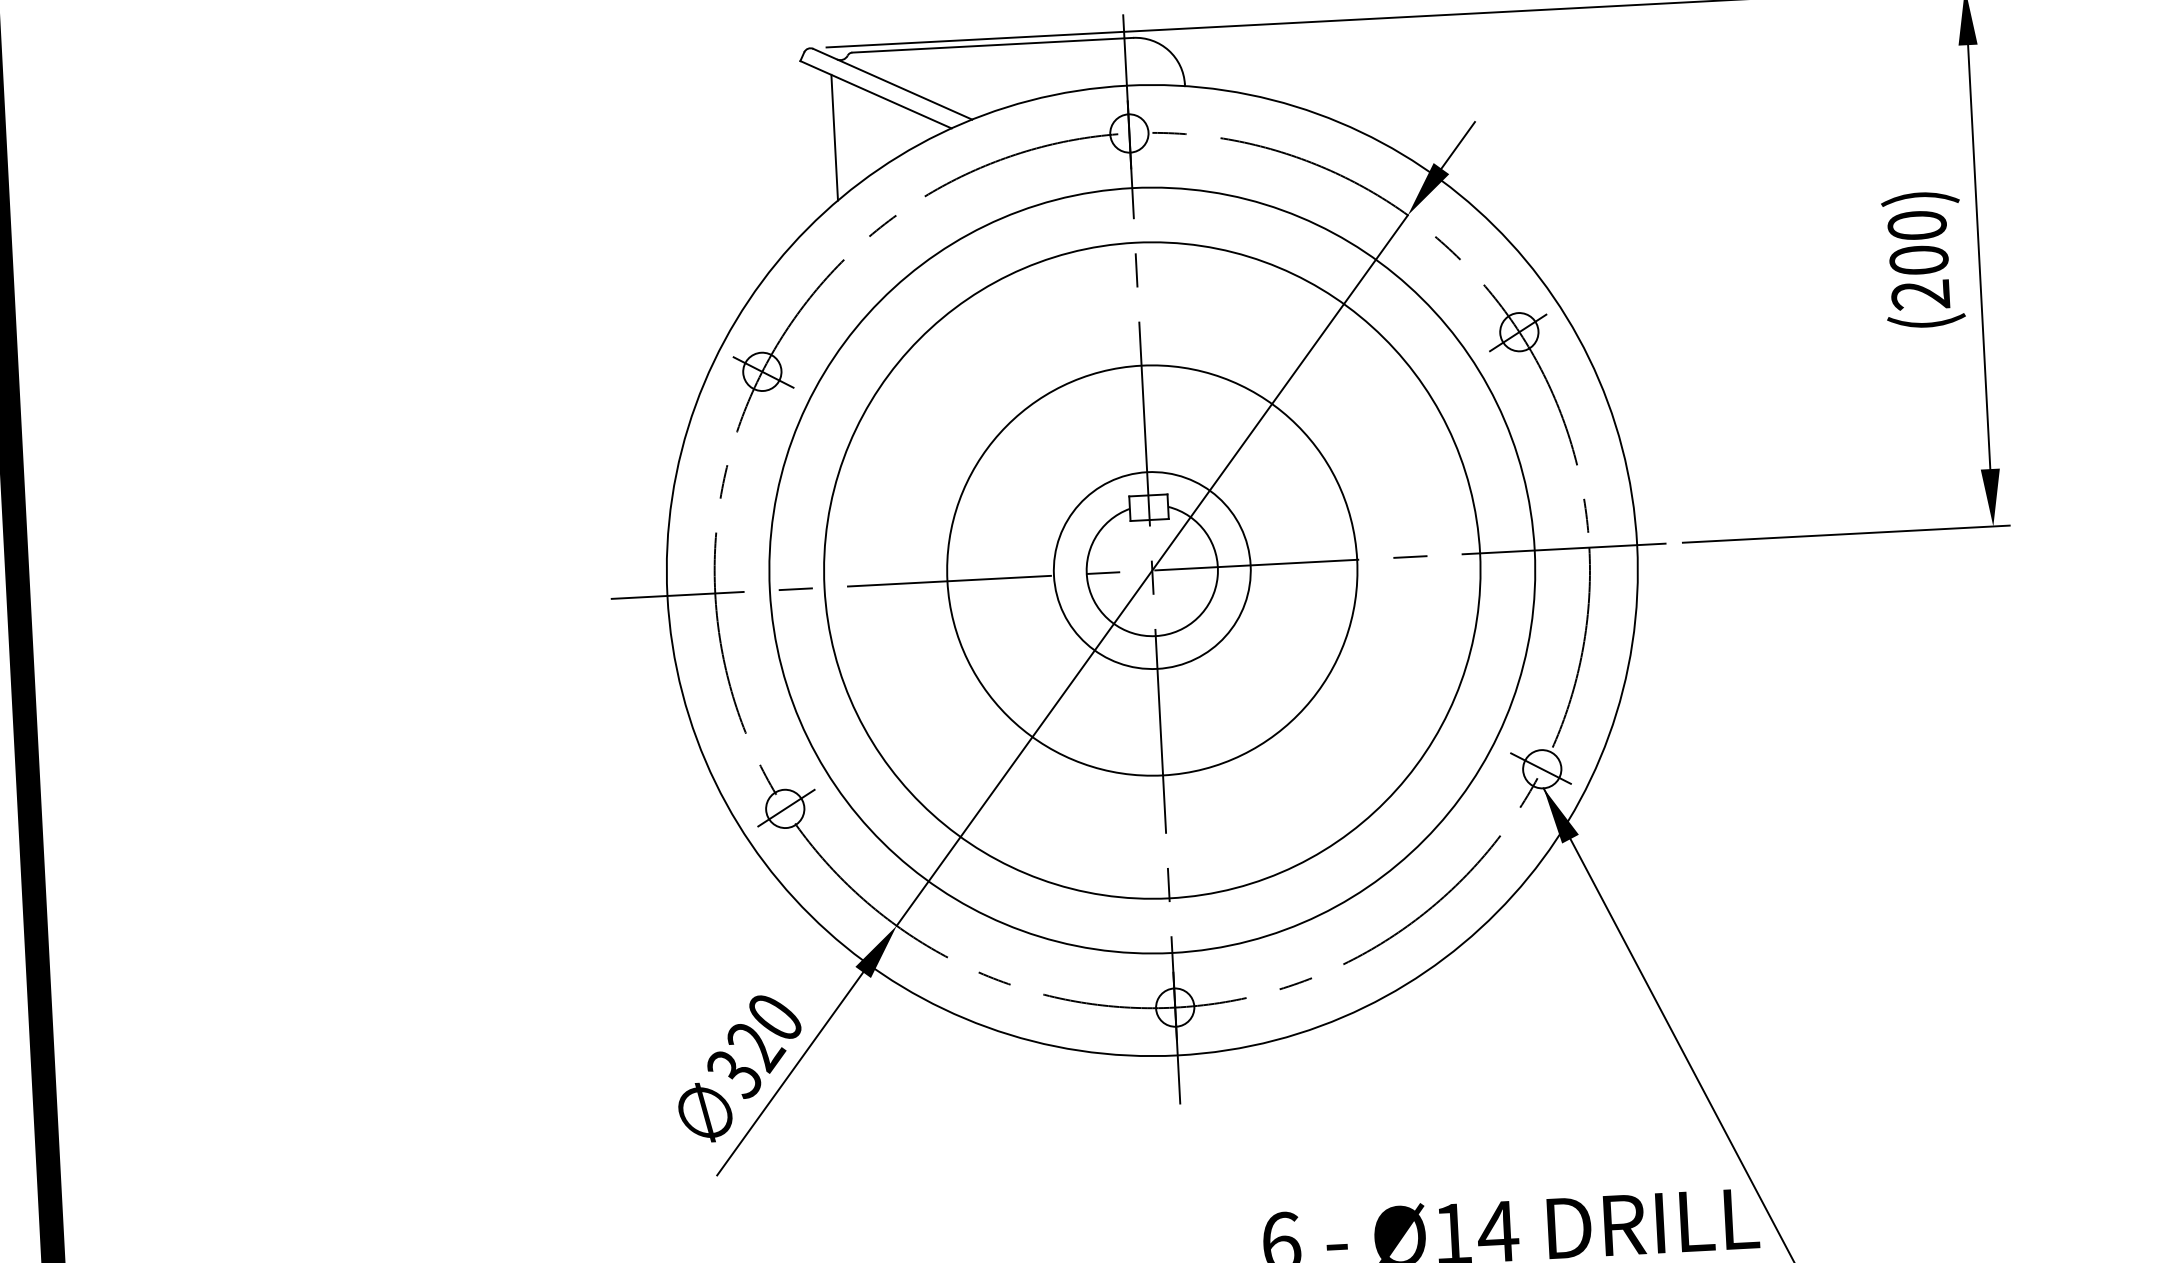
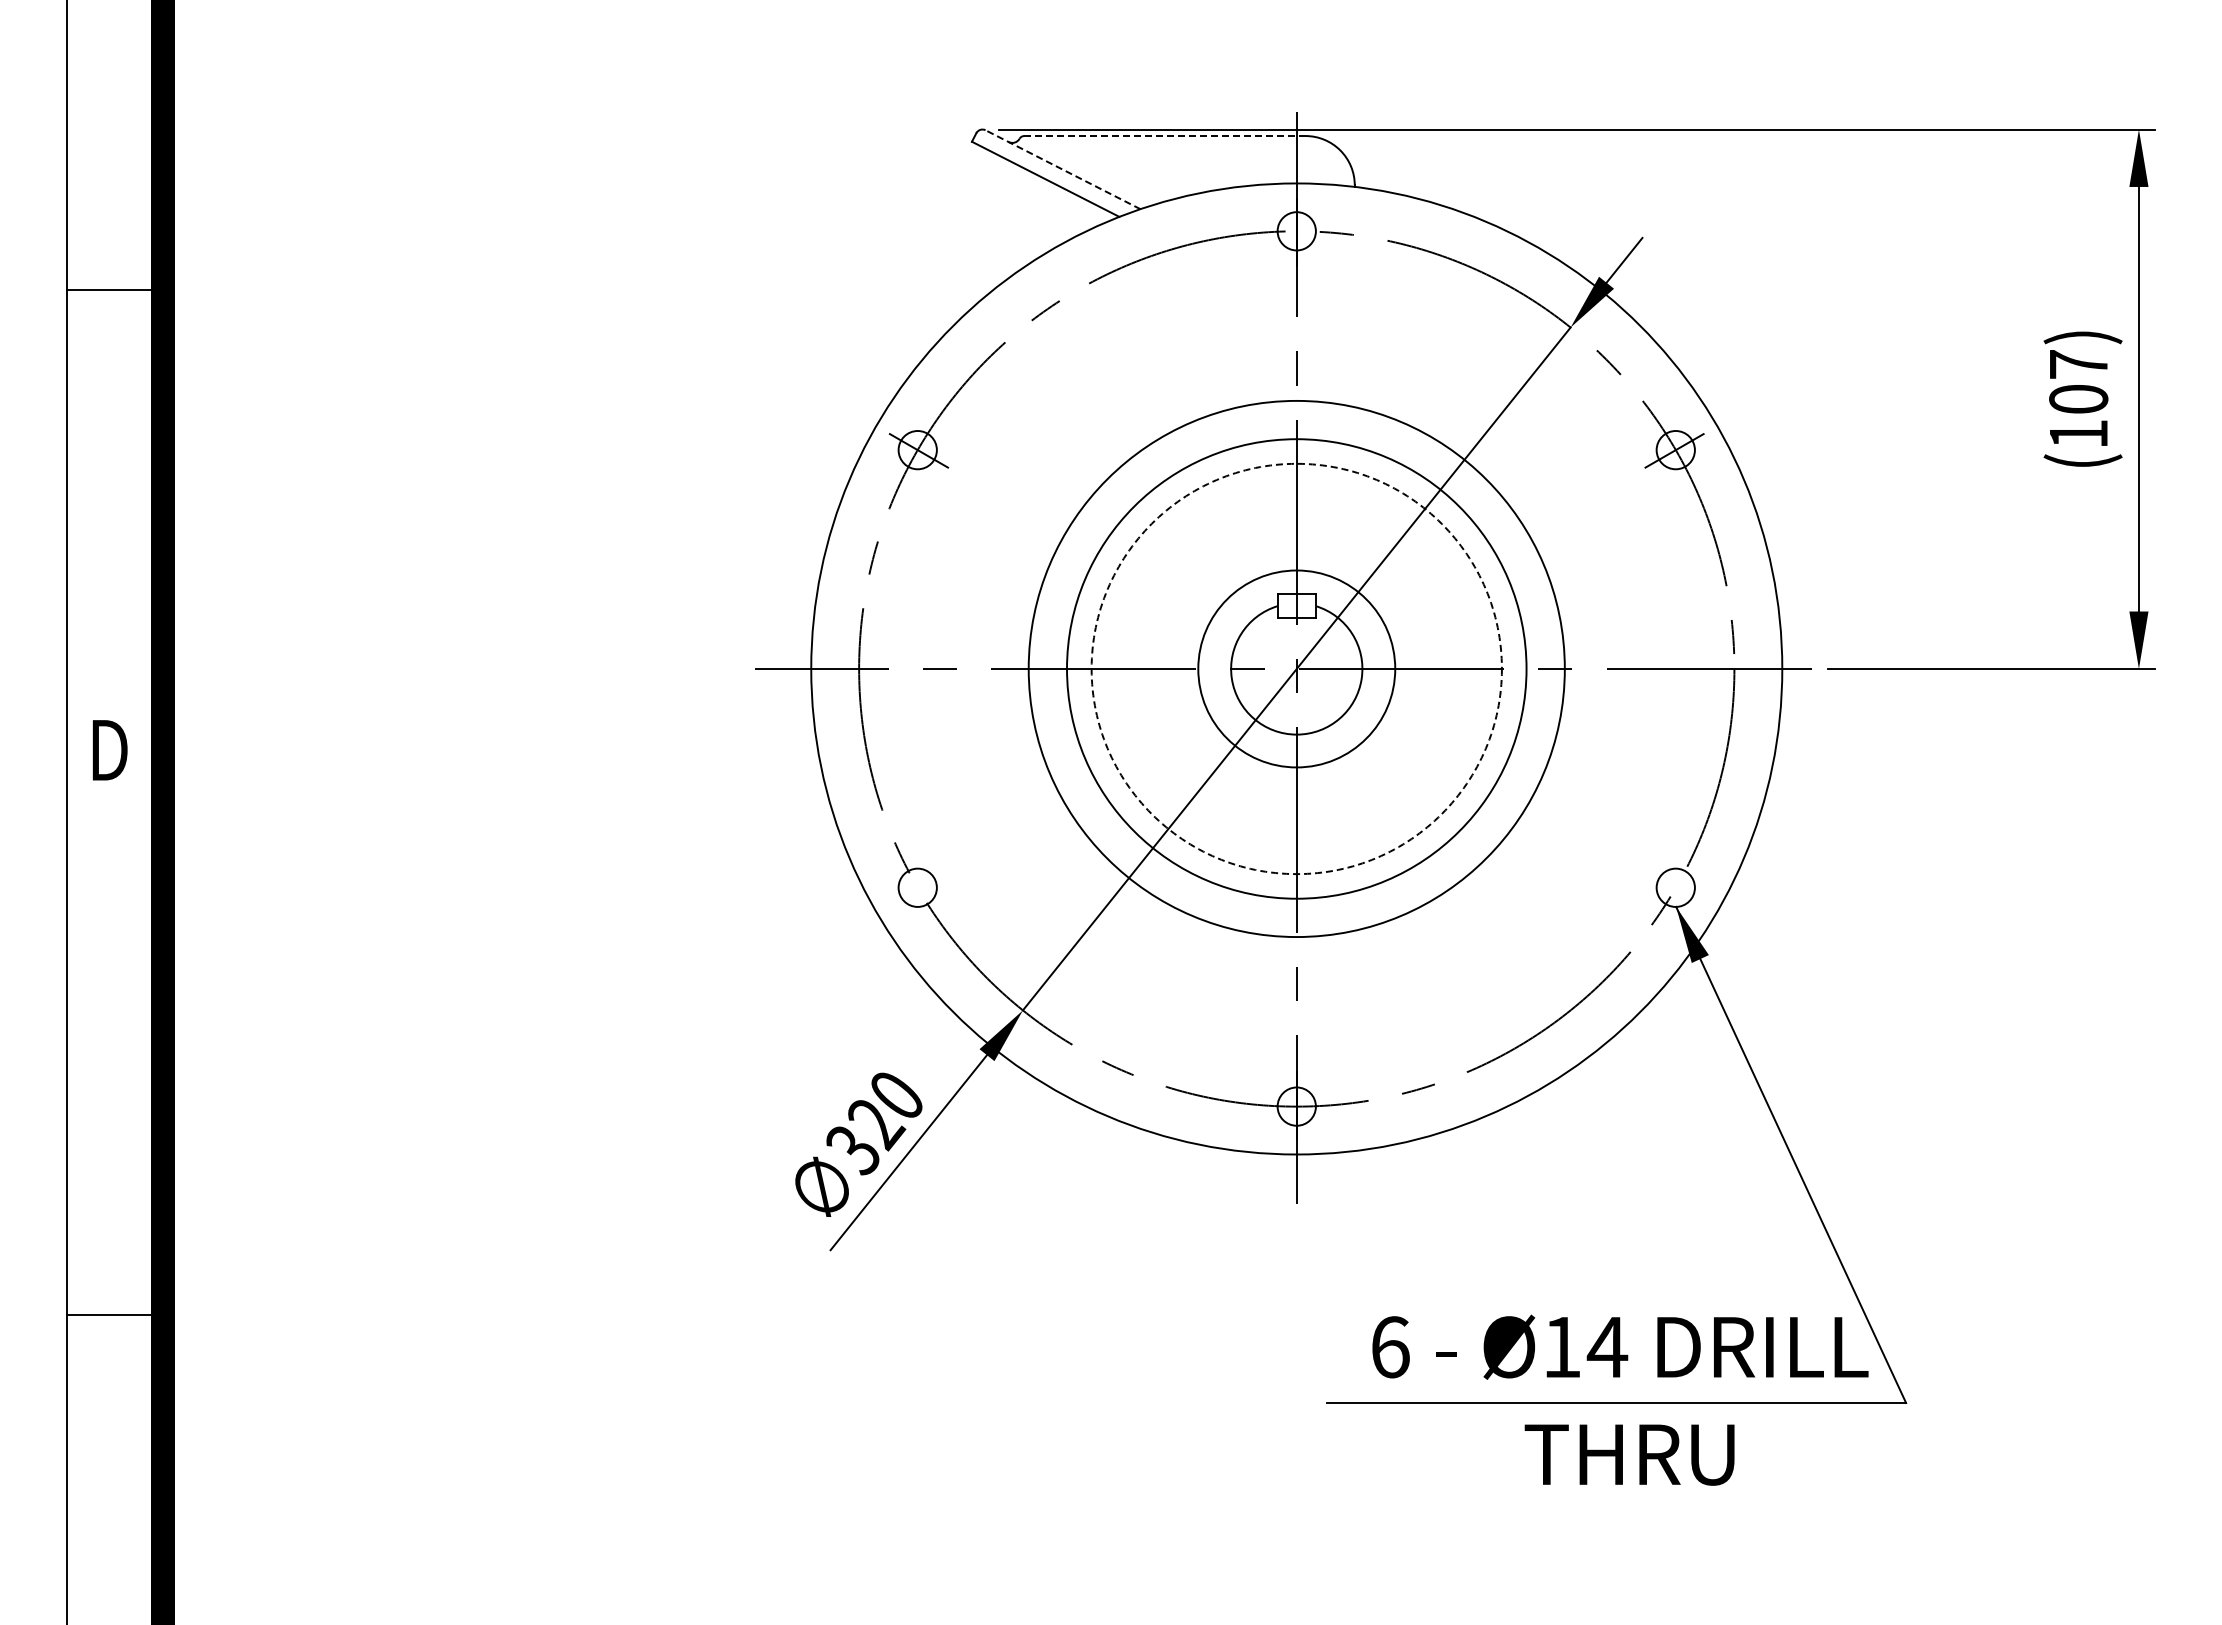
line: (992, 45) -> (1164, 136), solid -> dashed
line: (892, 84) -> (1062, 169), solid -> dashed
line: (834, 138) -> (1002, 220), removed
text: (1918, 260) -> (2078, 399), (200) -> (107)
circle: (1152, 570) -> (1296, 668), size x0.7
circle: (1152, 570) -> (1296, 668), size x0.7
circle: (1152, 570) -> (1296, 668), solid -> dashed
line: (1540, 768) -> (1674, 886), removed
line: (785, 807) -> (918, 886), removed

